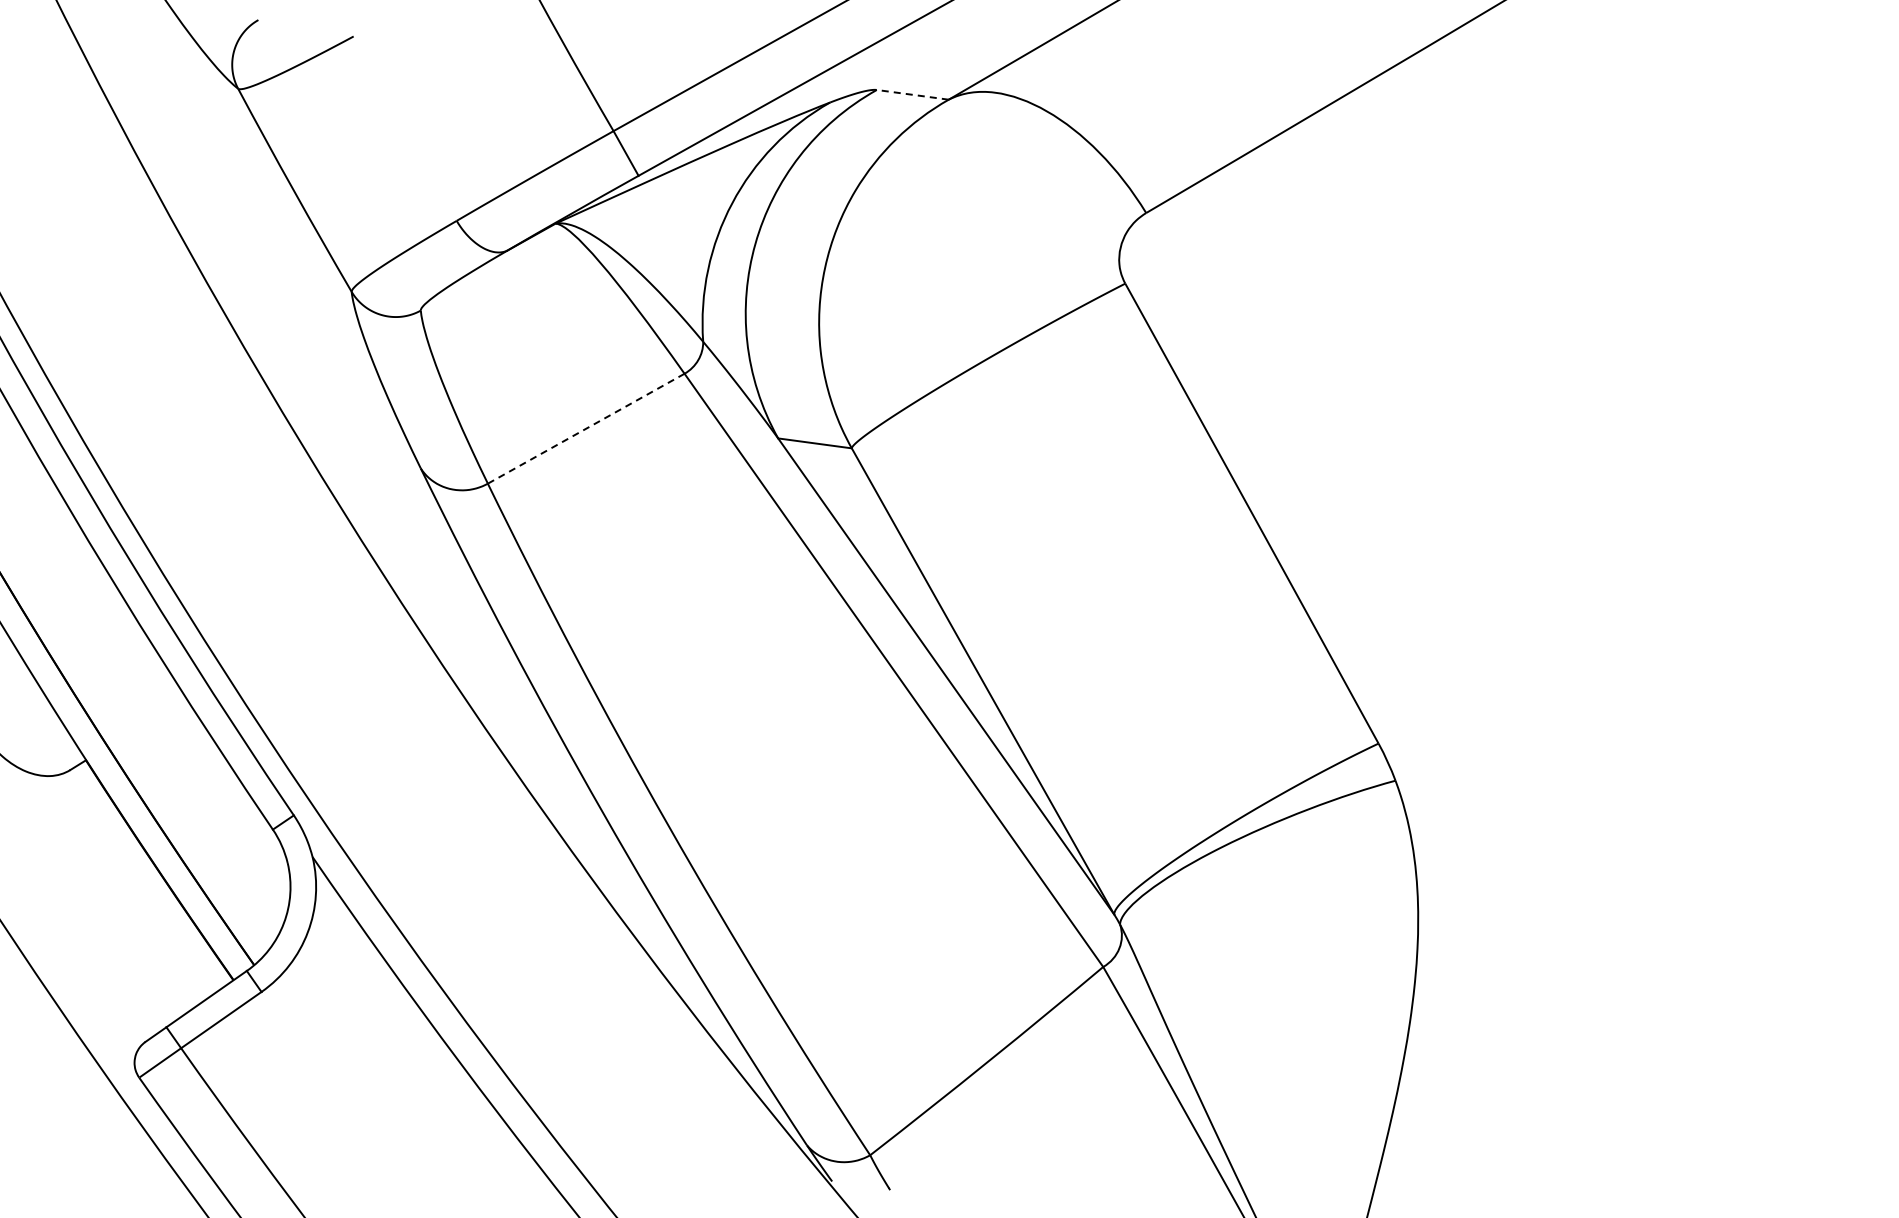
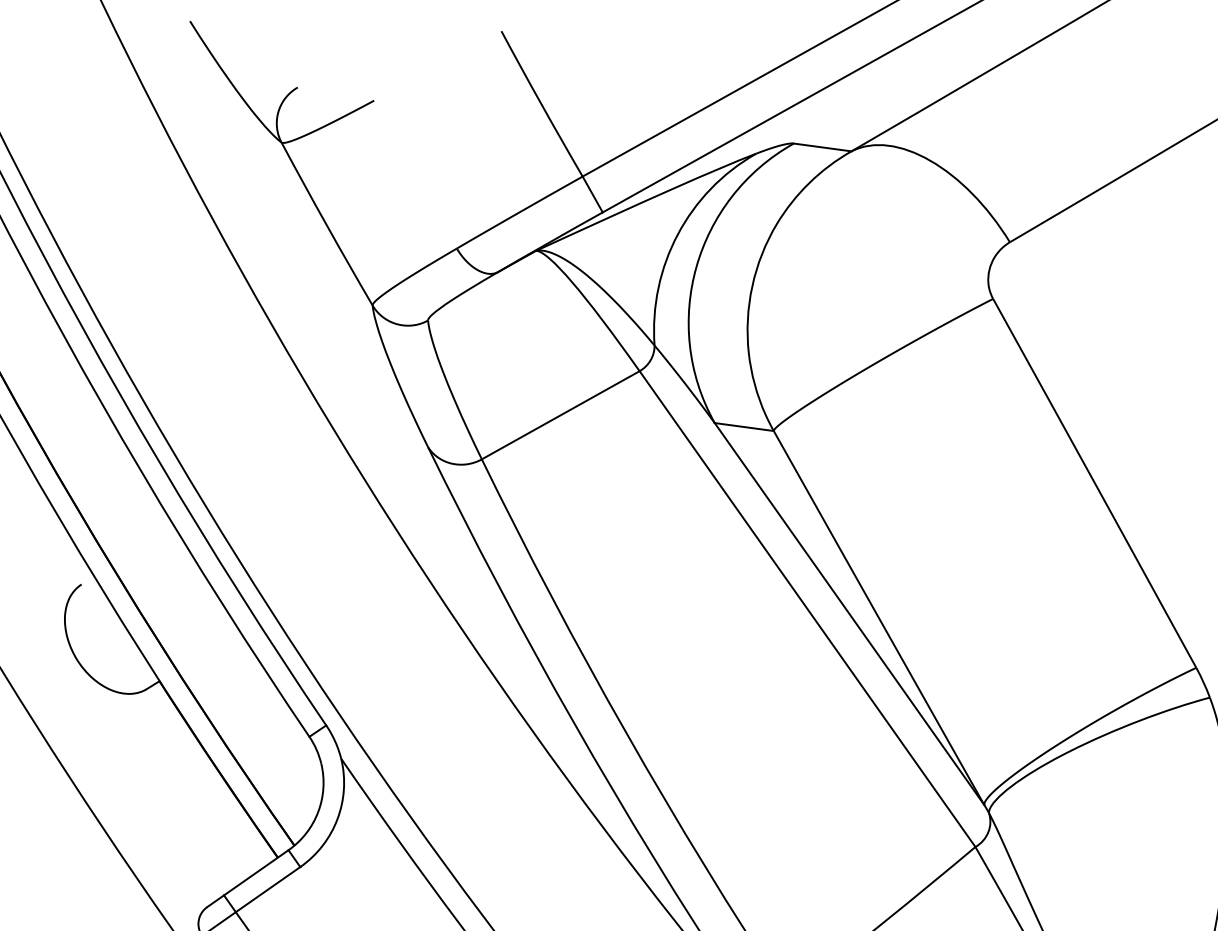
line: (912, 94) -> (822, 147), dashed -> solid
line: (586, 428) -> (560, 415), dashed -> solid

